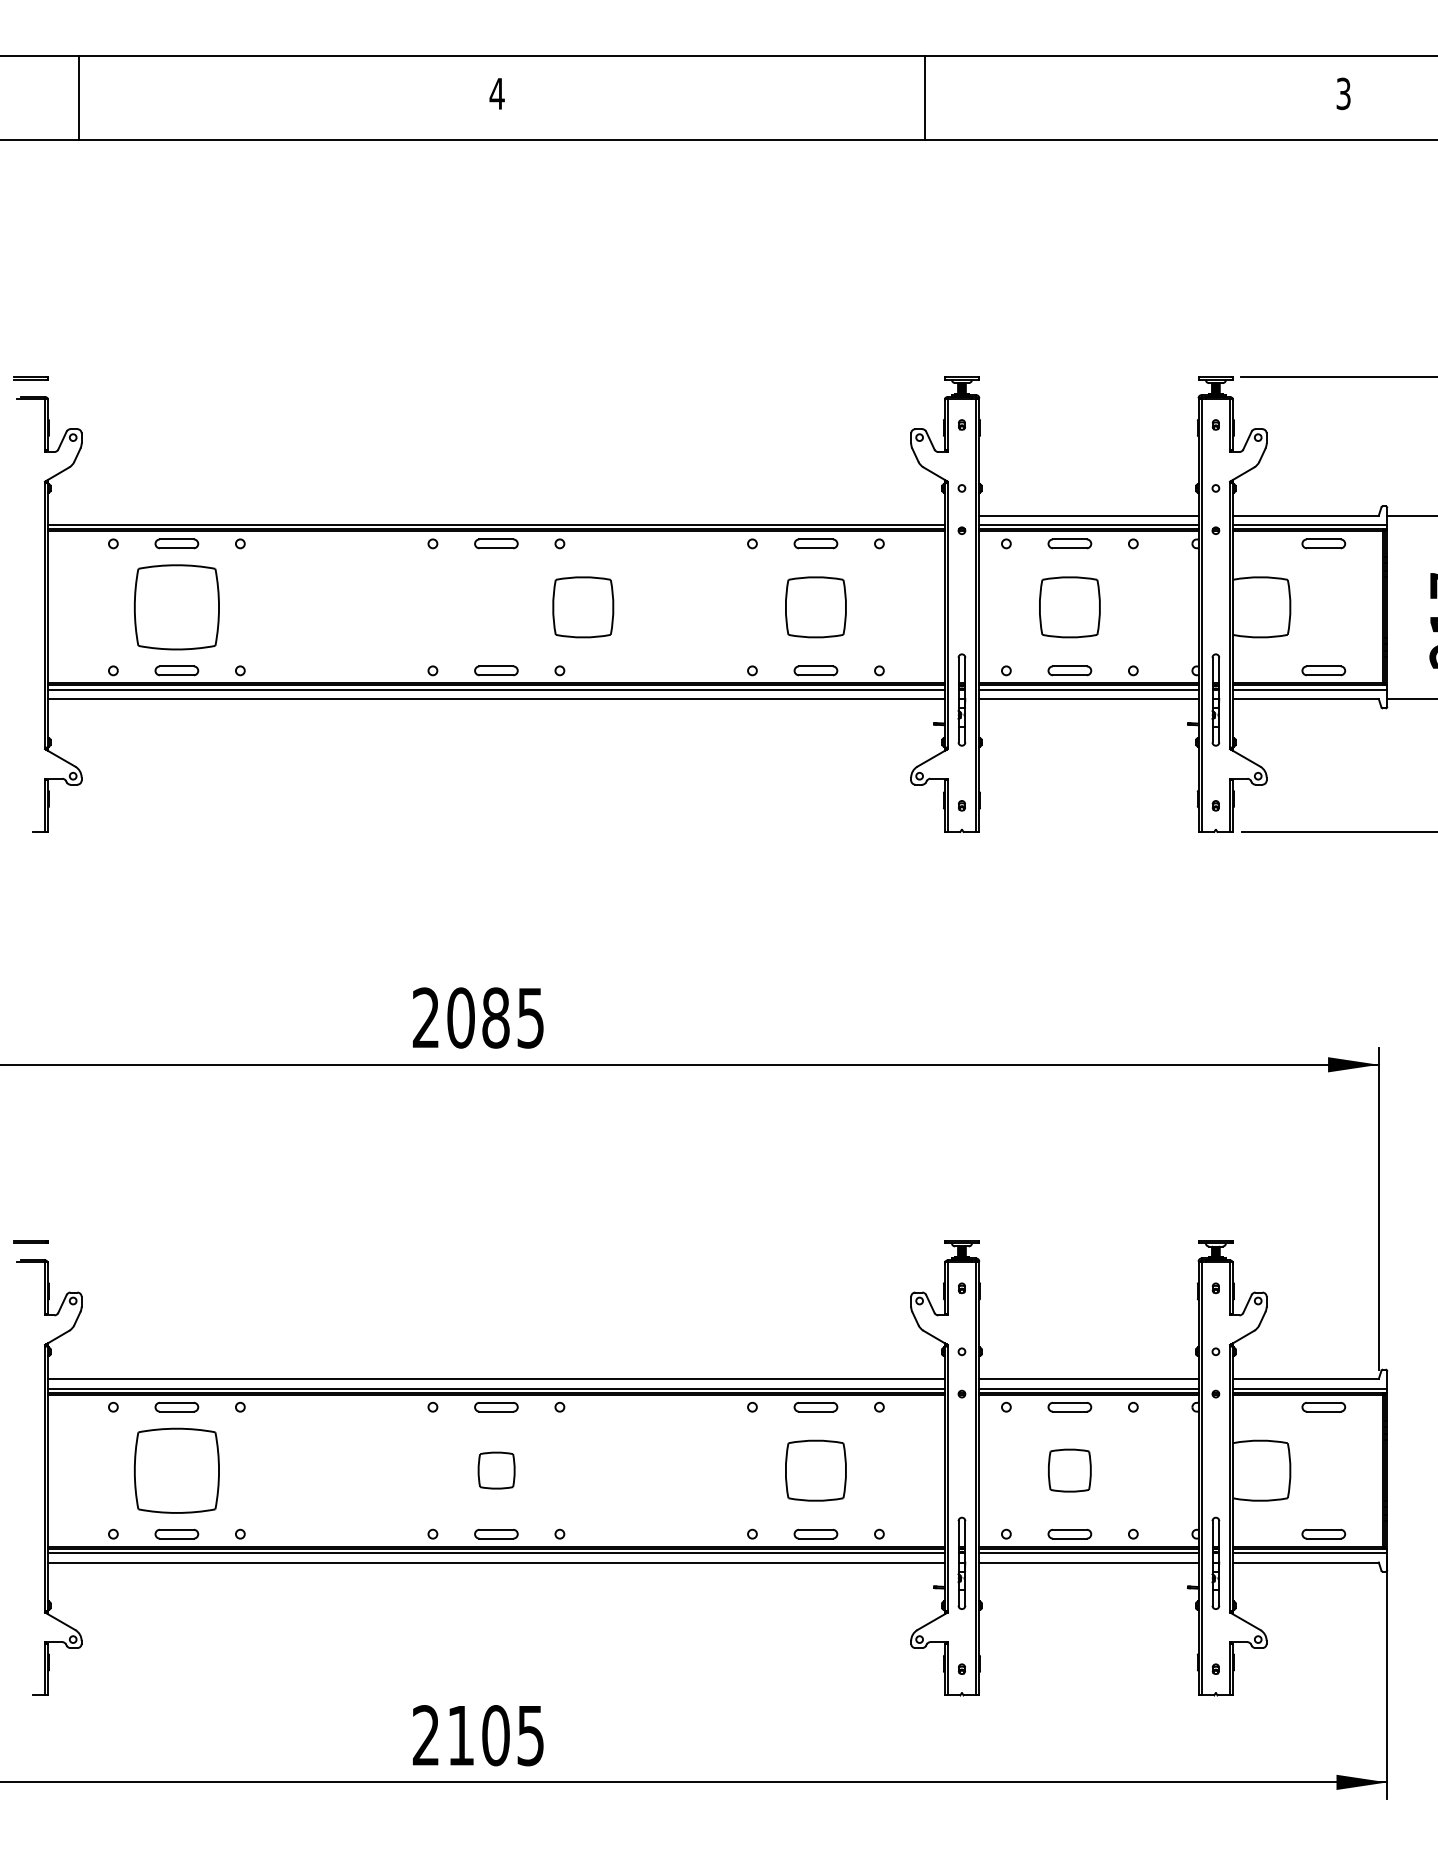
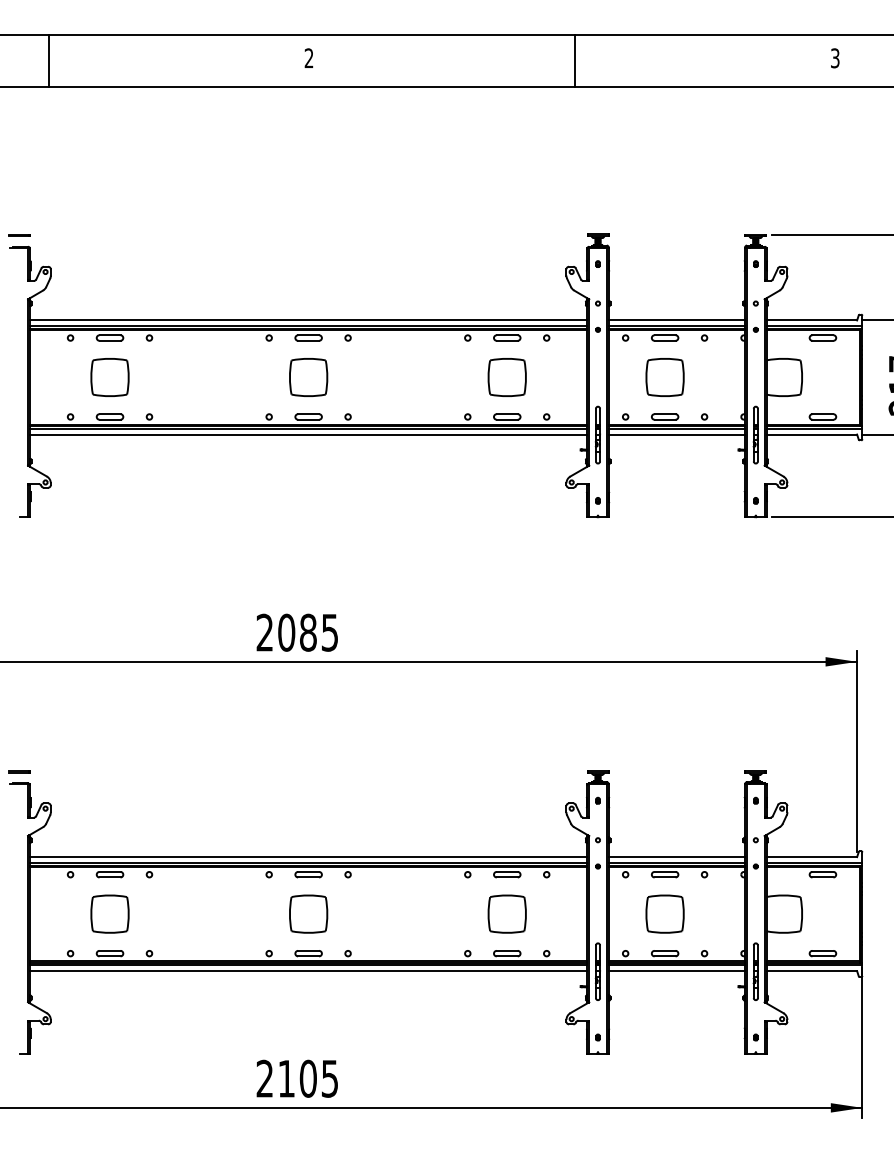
text: (496, 92) -> (308, 57), 4 -> 2
line: (496, 515) -> (308, 320), added
part: (176, 607) -> (109, 377), size x0.71
part: (583, 607) -> (308, 377), moved
part: (176, 1469) -> (109, 913), size x0.71
part: (496, 1469) -> (308, 913), size x1.67
part: (1068, 1469) -> (664, 913), size x1.43

